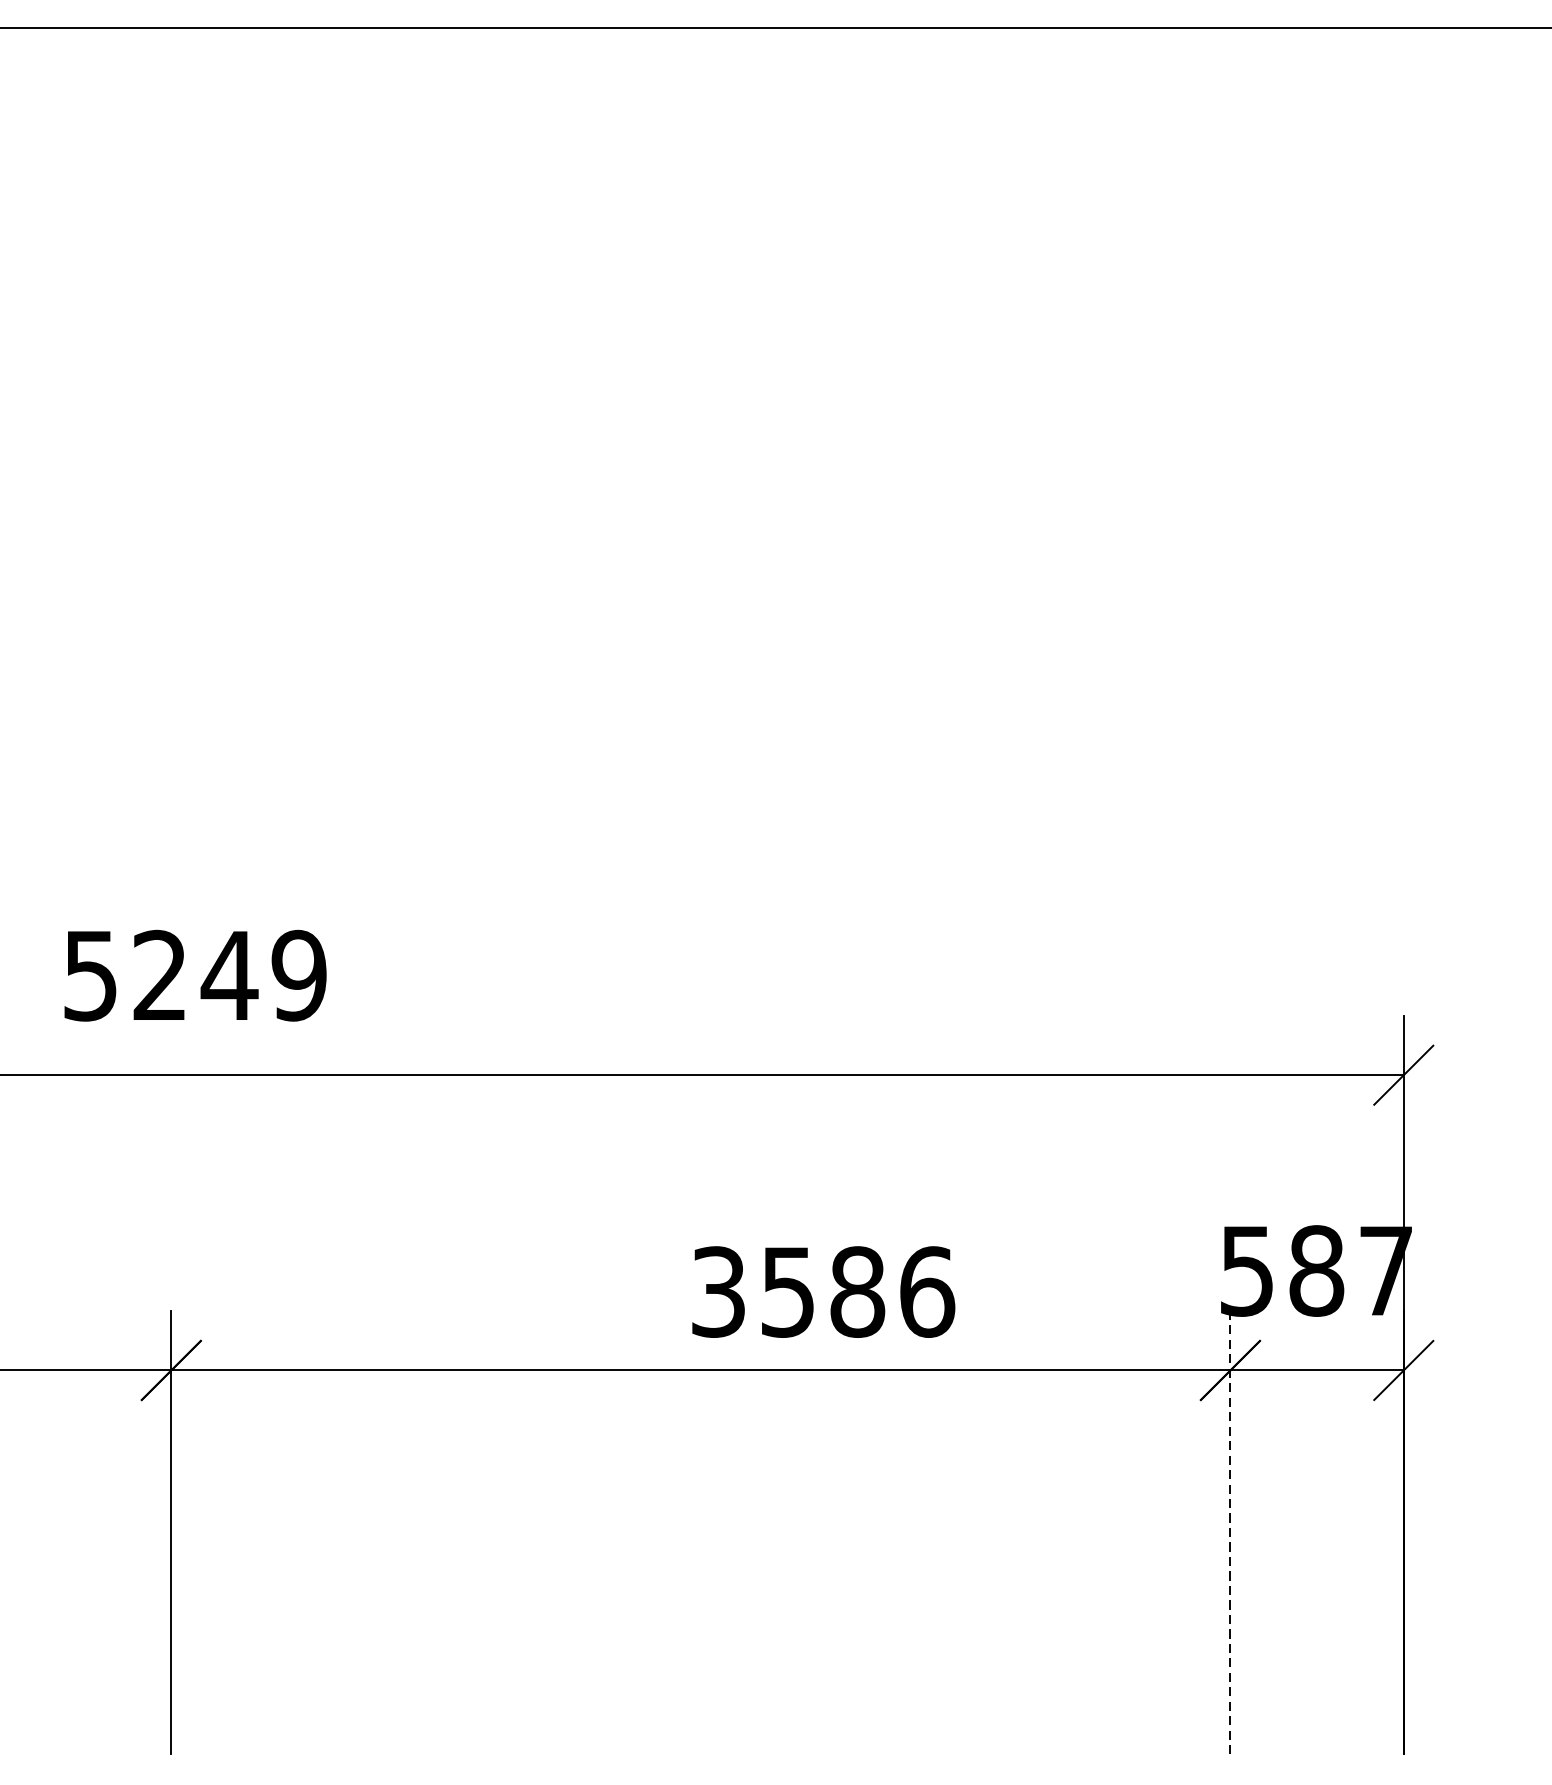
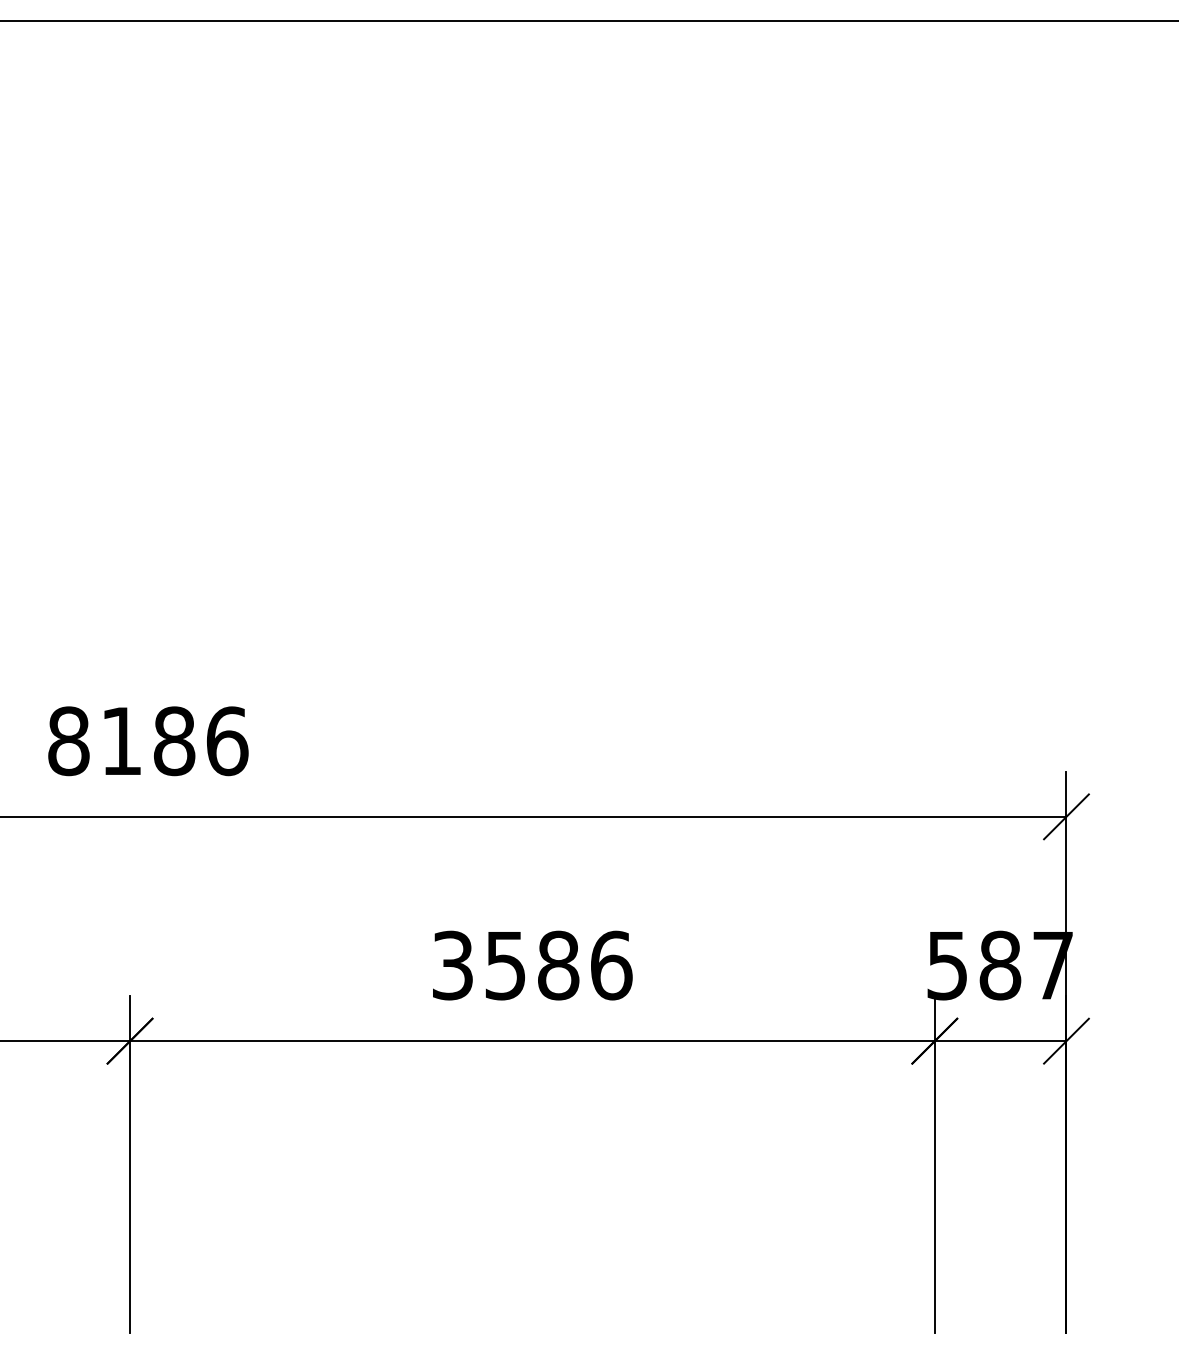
text: (195, 976) -> (148, 741), 5249 -> 8186
text: (823, 1291) -> (532, 965), moved
line: (1230, 1532) -> (934, 1164), dashed -> solid

